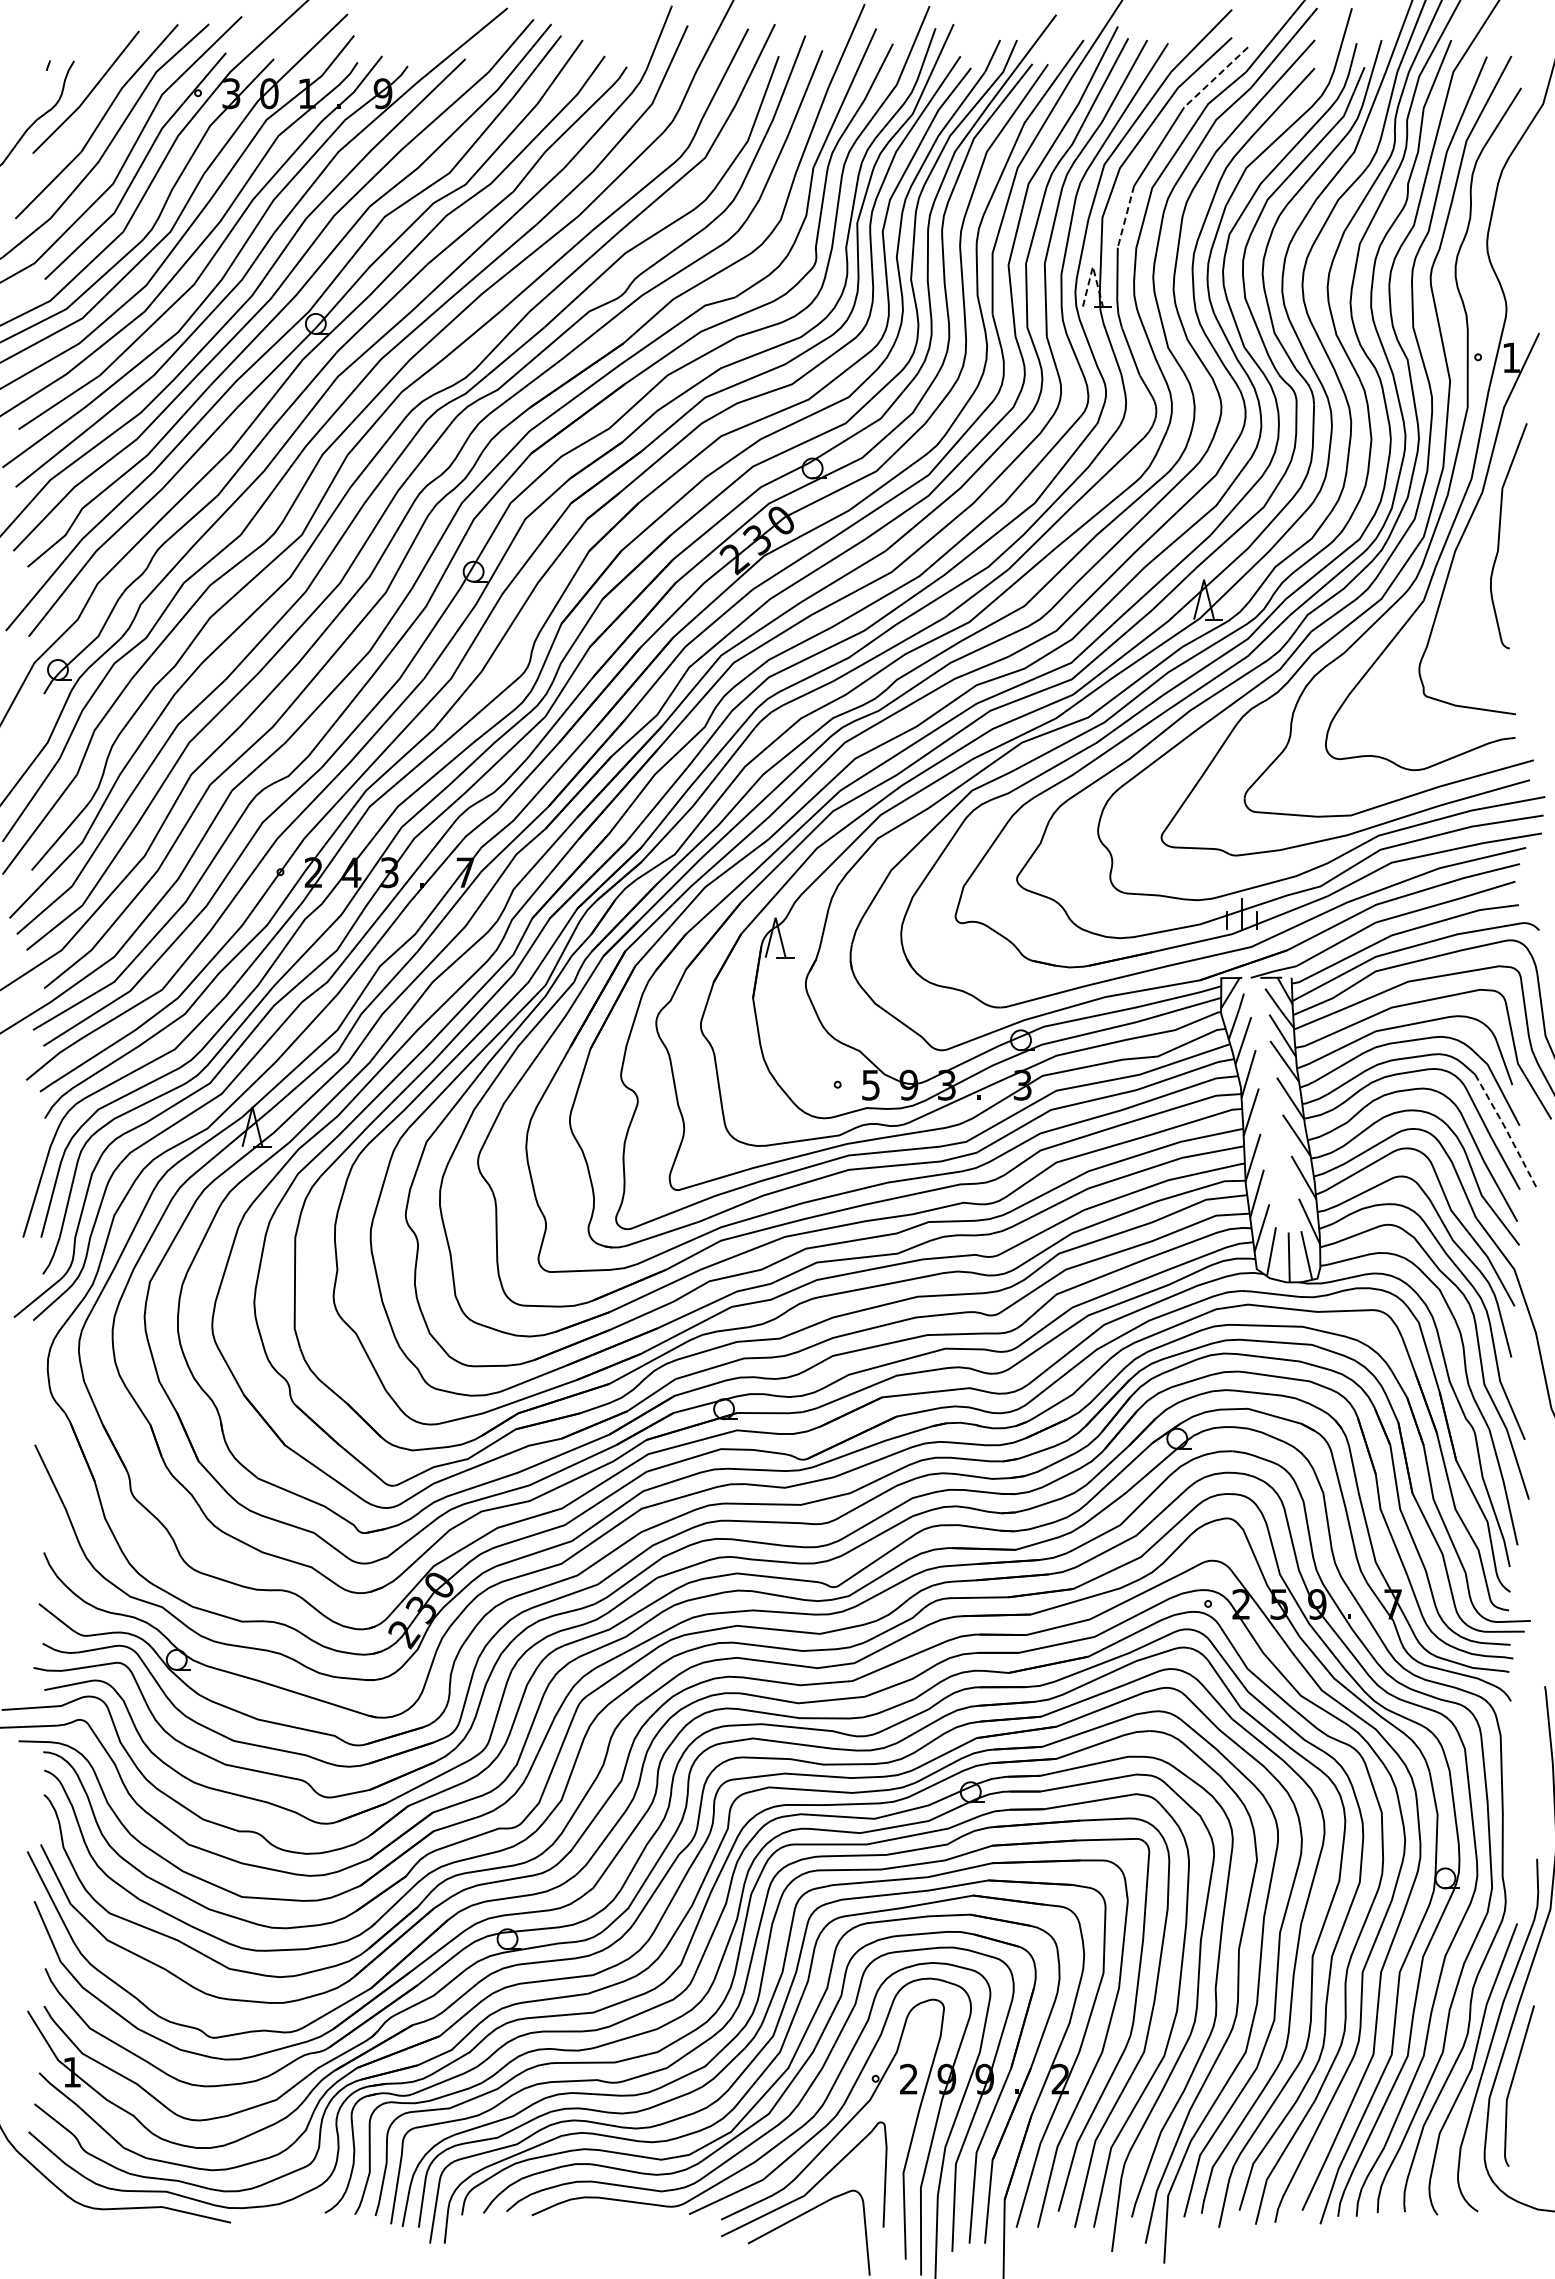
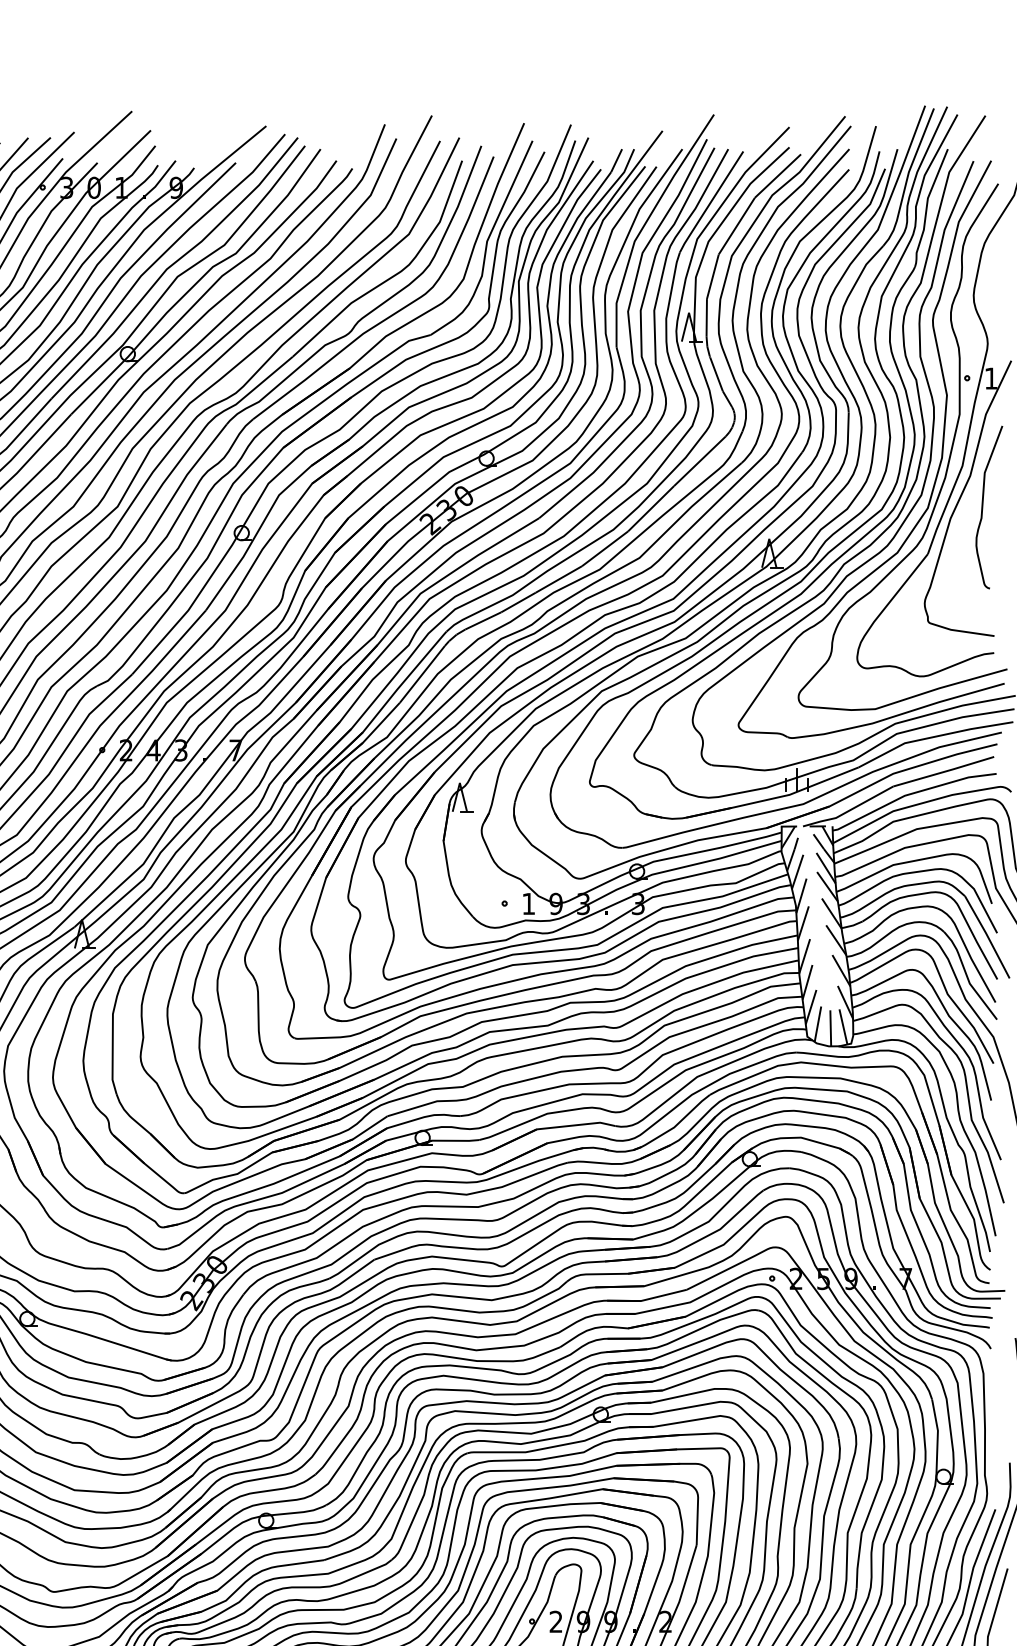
line: (1216, 77) -> (778, 176), dashed -> solid
line: (1125, 216) -> (712, 276), dashed -> solid
line: (1092, 266) -> (688, 312), dashed -> solid
text: (870, 1085) -> (528, 904), 5 -> 1
line: (1506, 1130) -> (987, 936), dashed -> solid

